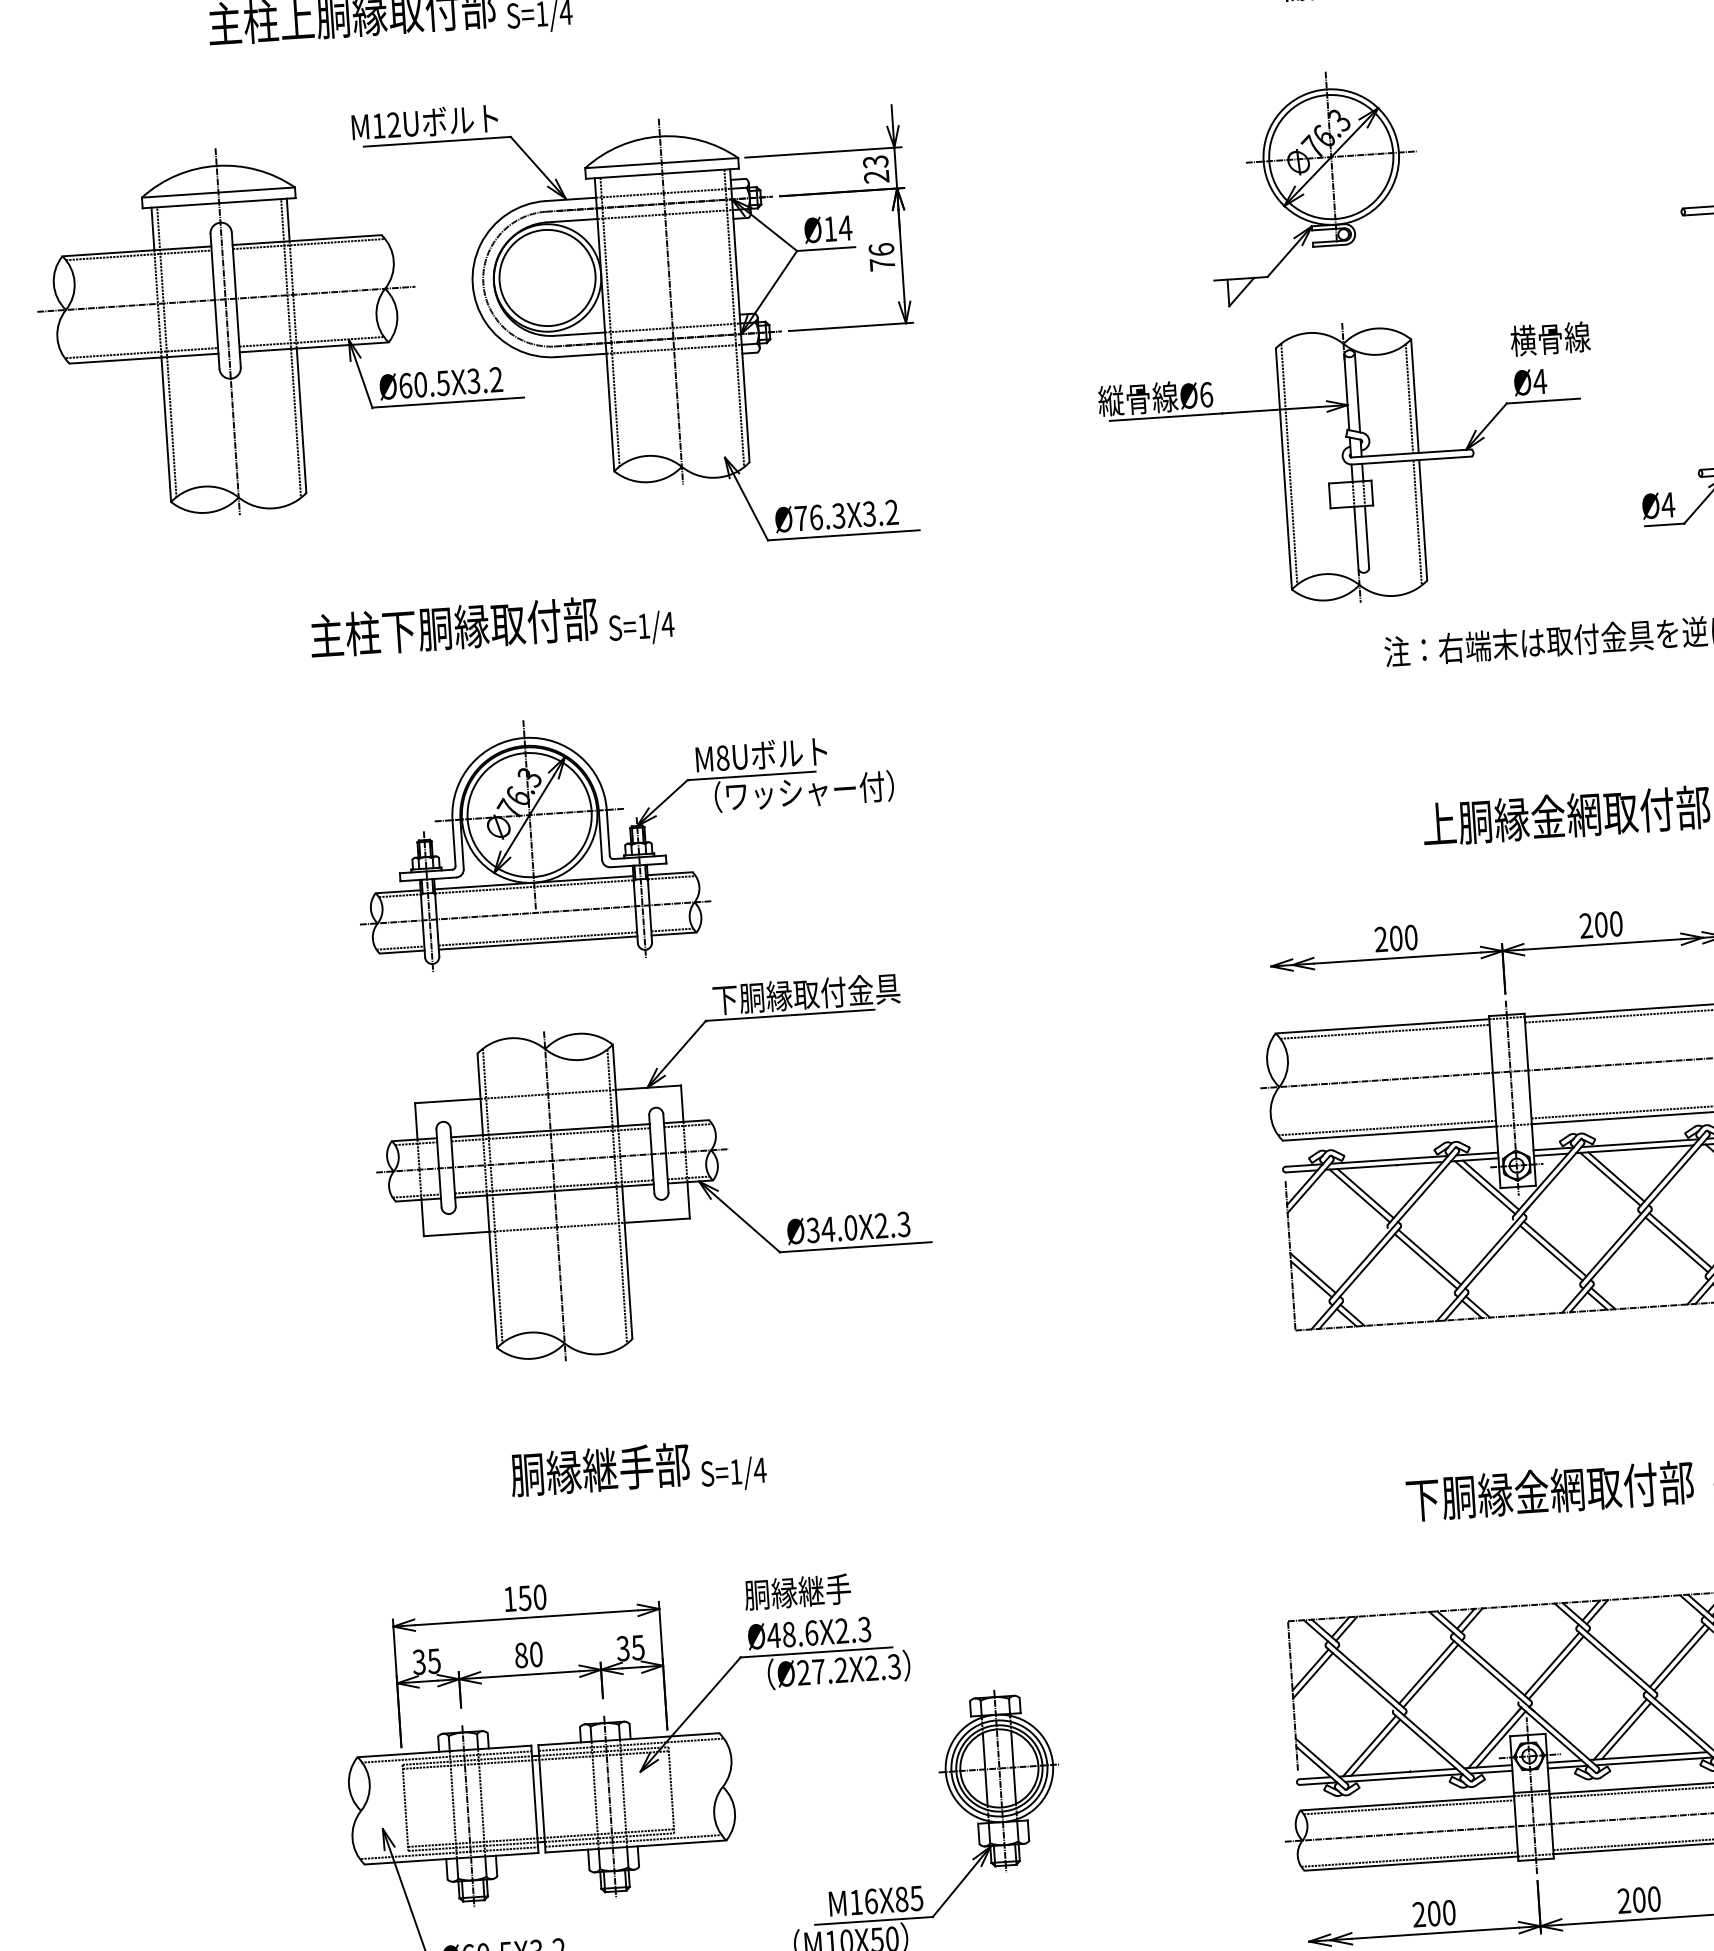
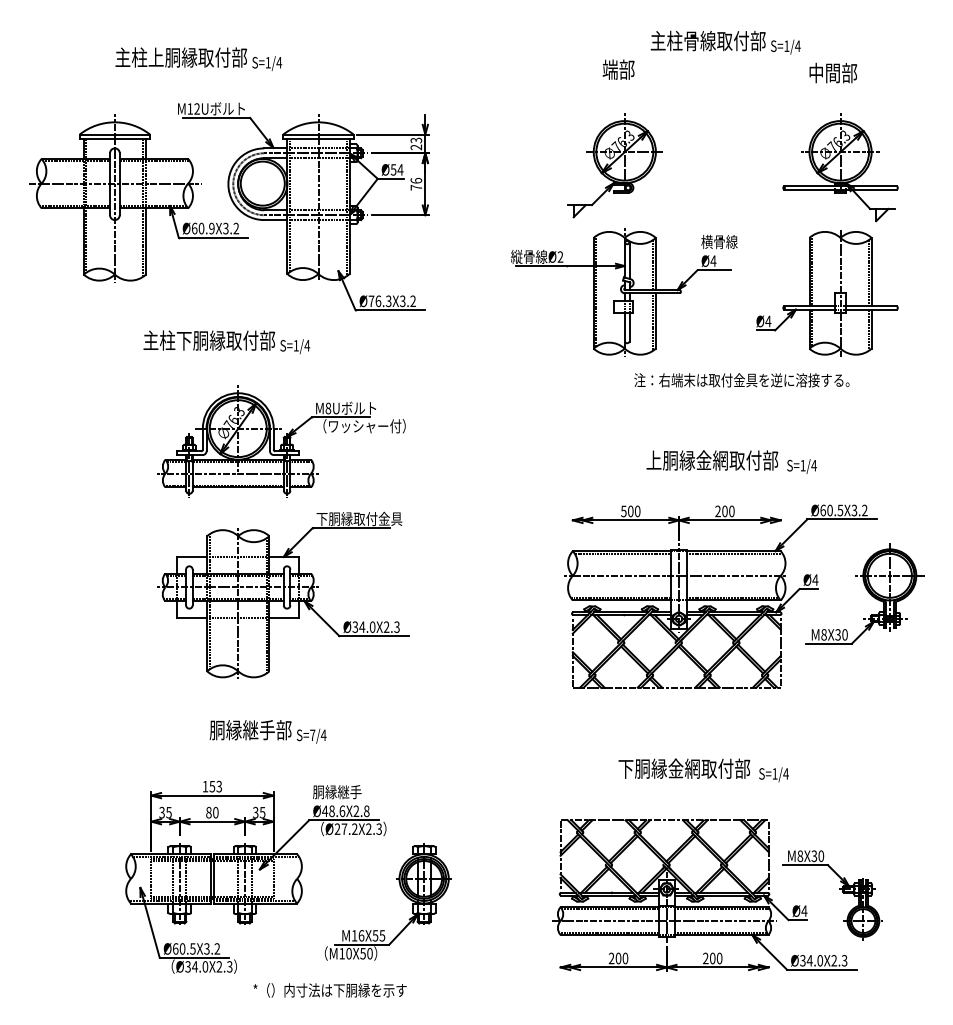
text: (830, 228) -> (393, 169), Ø14 -> Ø54
text: (442, 383) -> (211, 228), Ø60.5X3.2 -> Ø60.9X3.2
text: (1206, 393) -> (560, 256), Ø6 -> Ø2
text: (1380, 939) -> (623, 511), 200 -> 500
text: (735, 1470) -> (312, 734), S=1/4 -> S=7/4
text: (540, 1596) -> (219, 786), 150 -> 153
text: (864, 1627) -> (366, 810), Ø48.6X2.3 -> Ø48.6X2.8
text: (901, 1898) -> (375, 935), M16X85 -> M16X55

